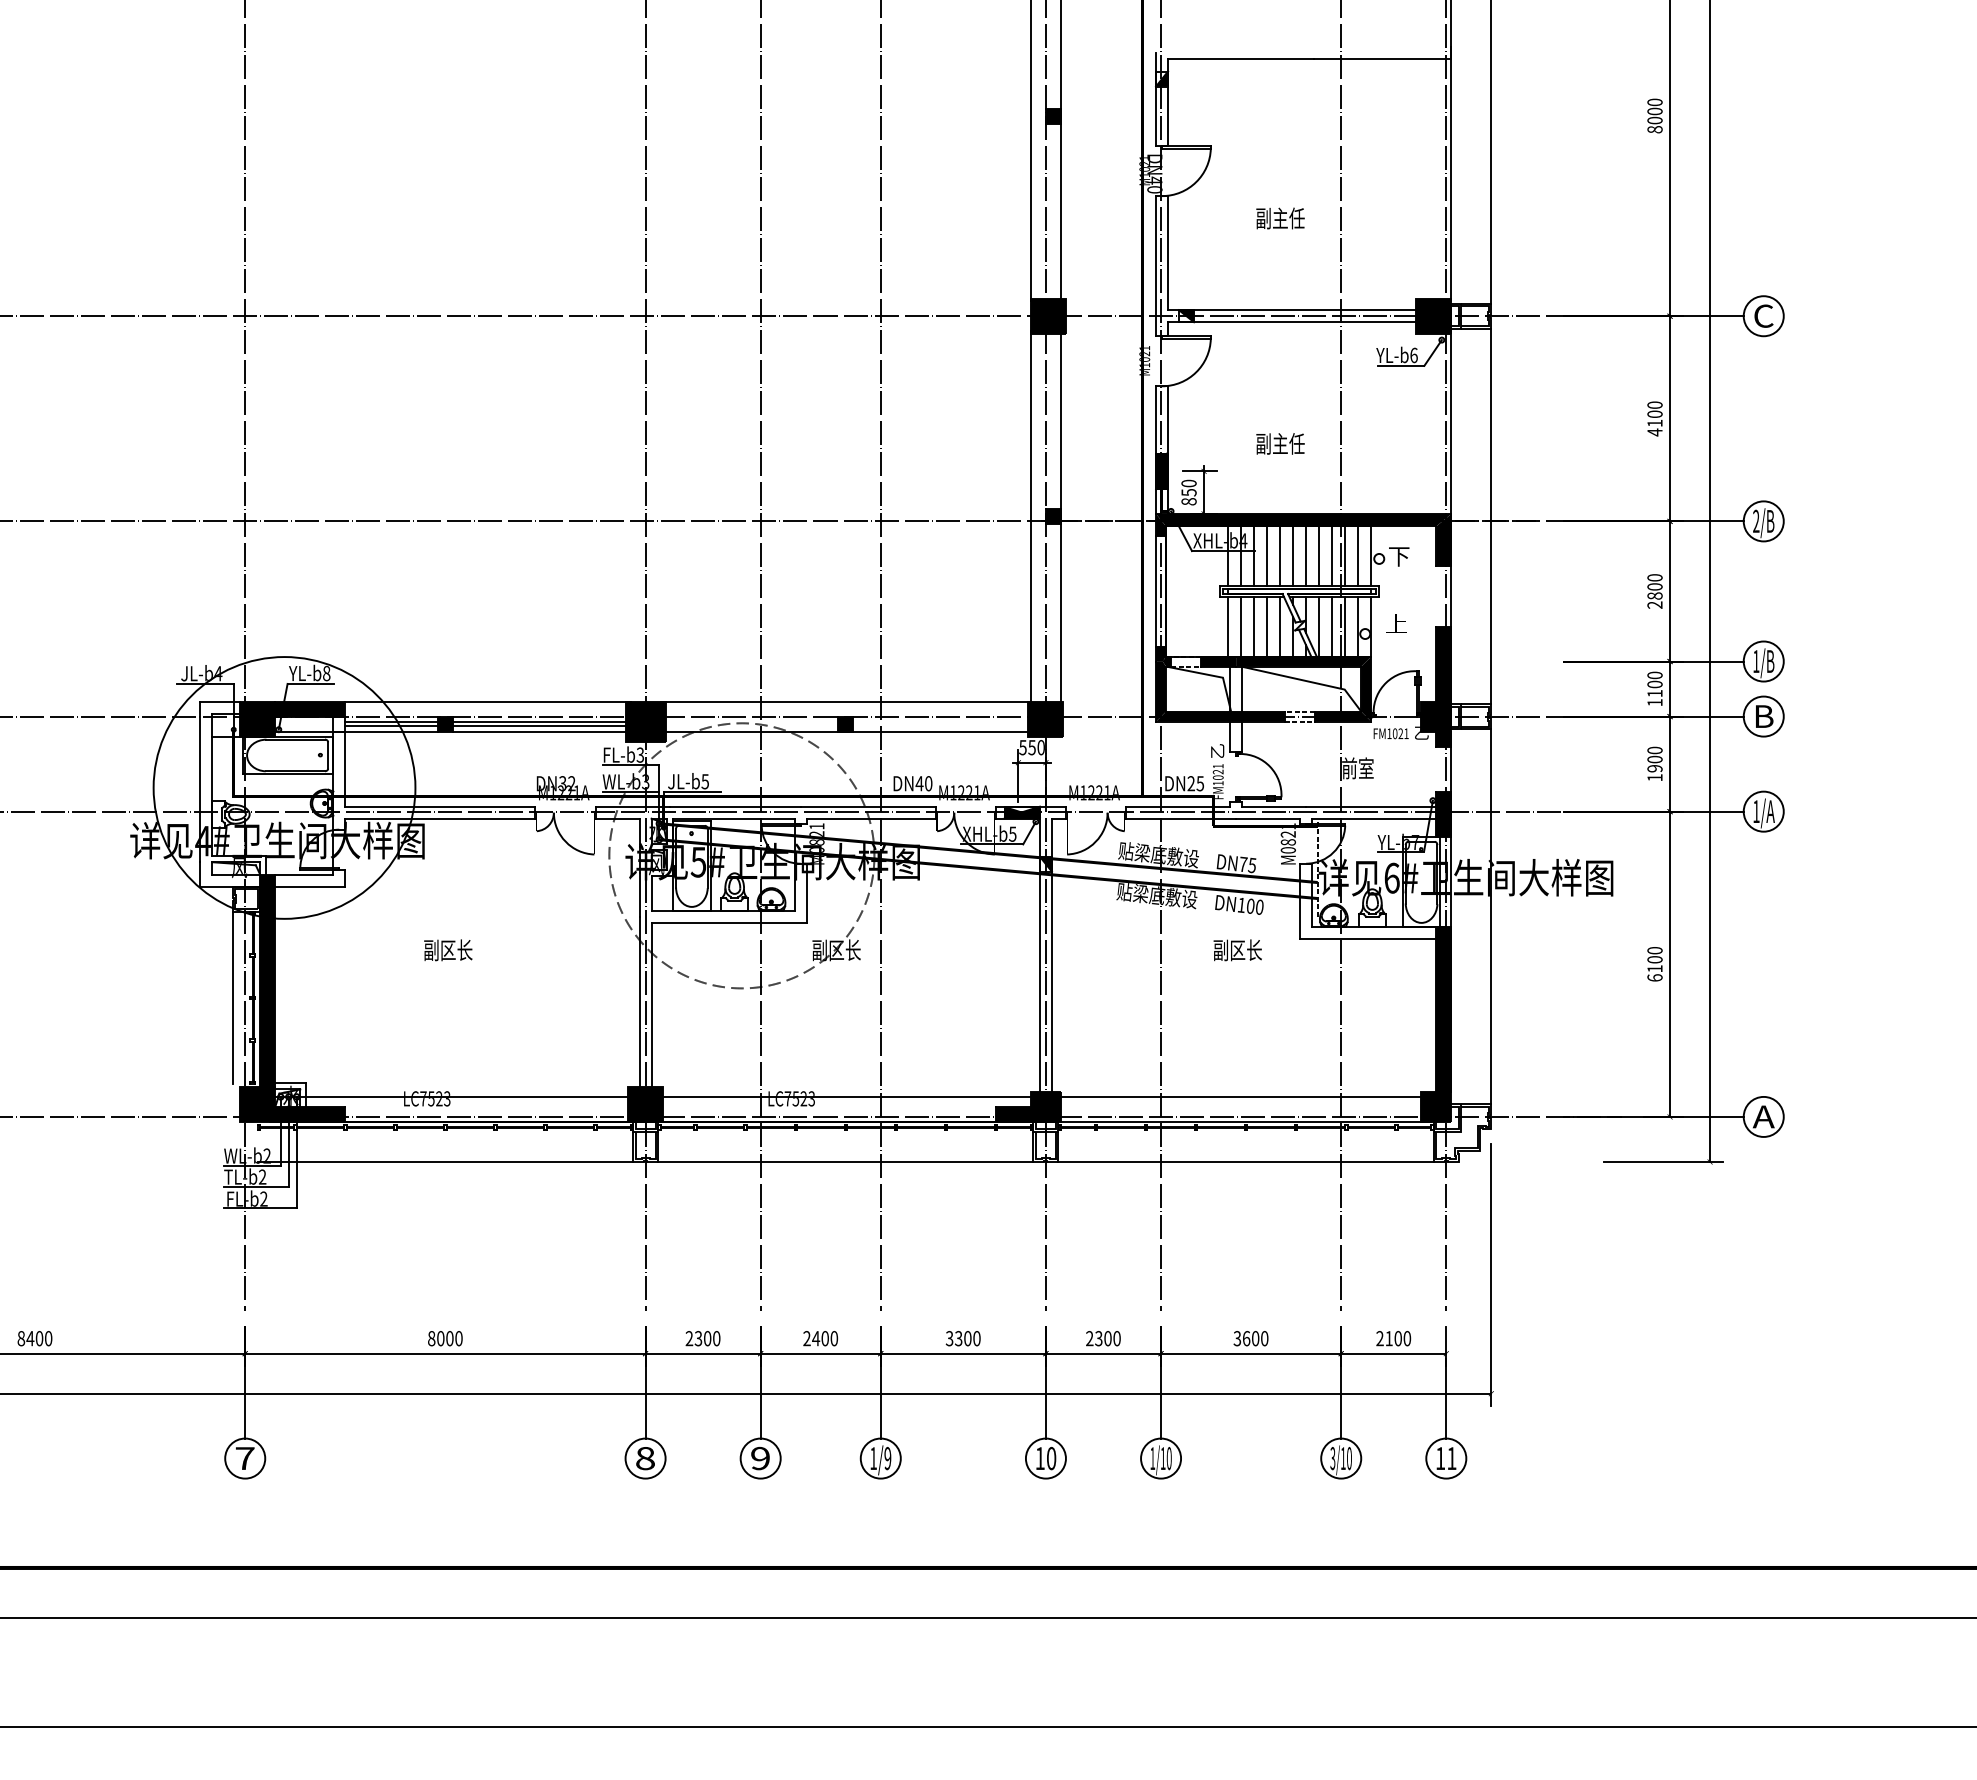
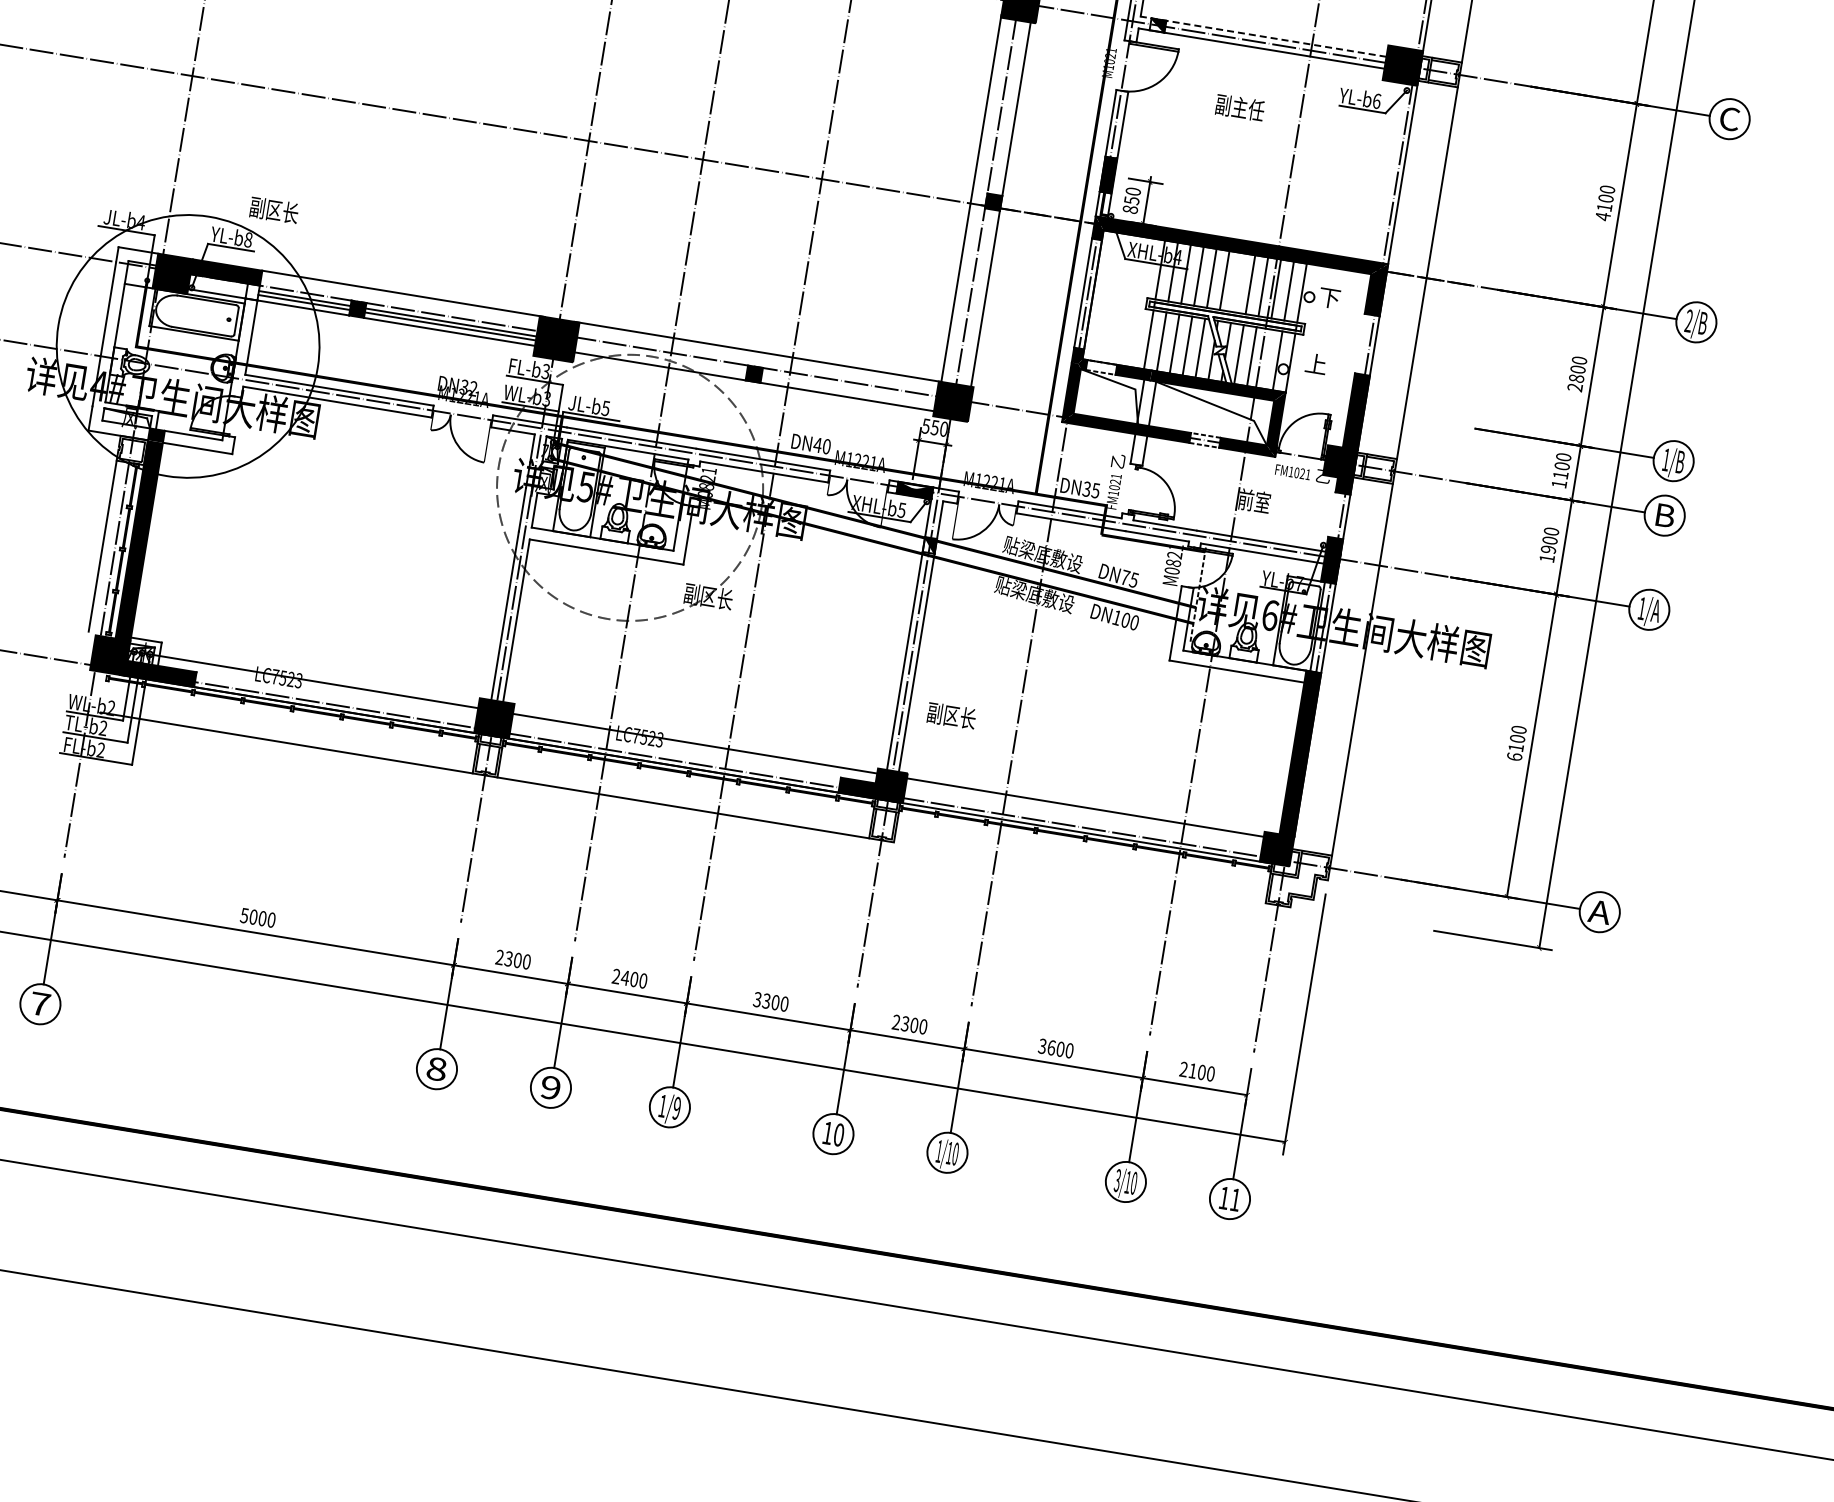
line: (1291, 310) -> (1262, 36), solid -> dashed
text: (1280, 443) -> (1240, 107), moved
line: (1306, 555) -> (1237, 281), removed
line: (1345, 626) -> (1265, 358), removed
text: (1190, 784) -> (1085, 489), DN25 -> DN35
text: (448, 950) -> (274, 210), moved
text: (1237, 950) -> (951, 716), moved
line: (1245, 1161) -> (1079, 872), removed
text: (431, 1338) -> (244, 915), 8000 -> 5000

